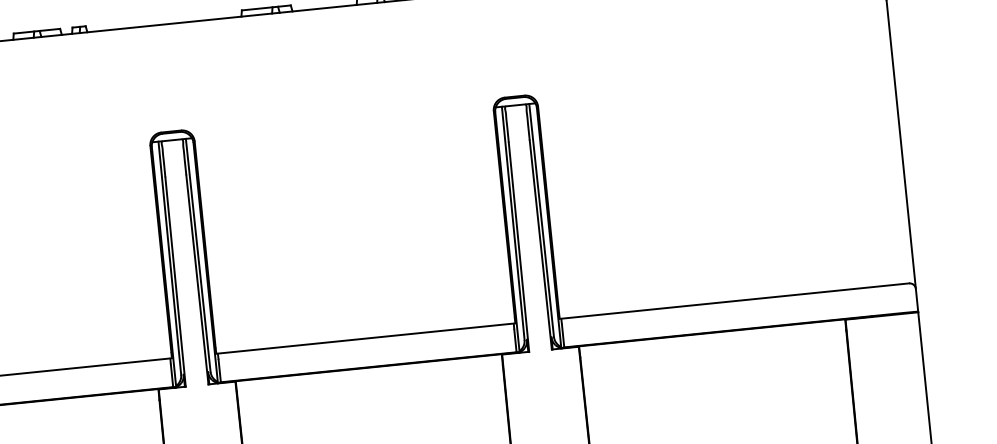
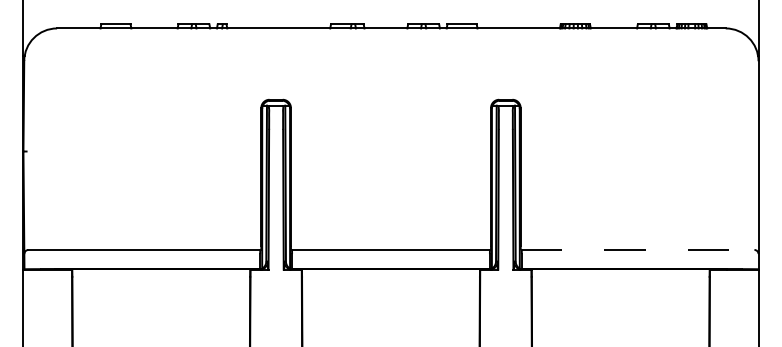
line: (734, 300) -> (637, 249), solid -> dashed

